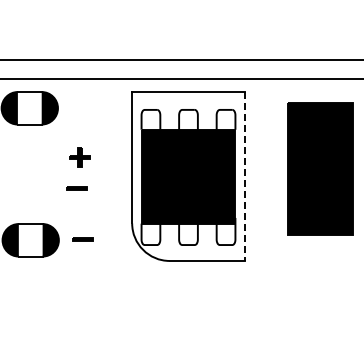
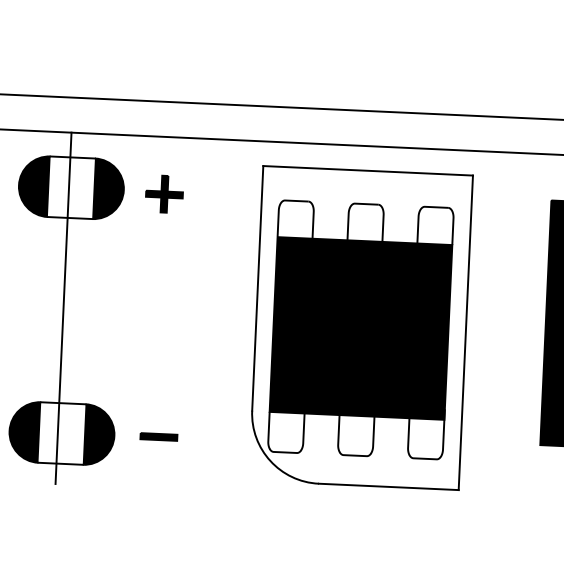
part: (79, 157) -> (163, 194), moved
line: (28, 172) -> (63, 307), added
line: (244, 176) -> (465, 332), dashed -> solid
line: (76, 188) -> (151, 340), removed

